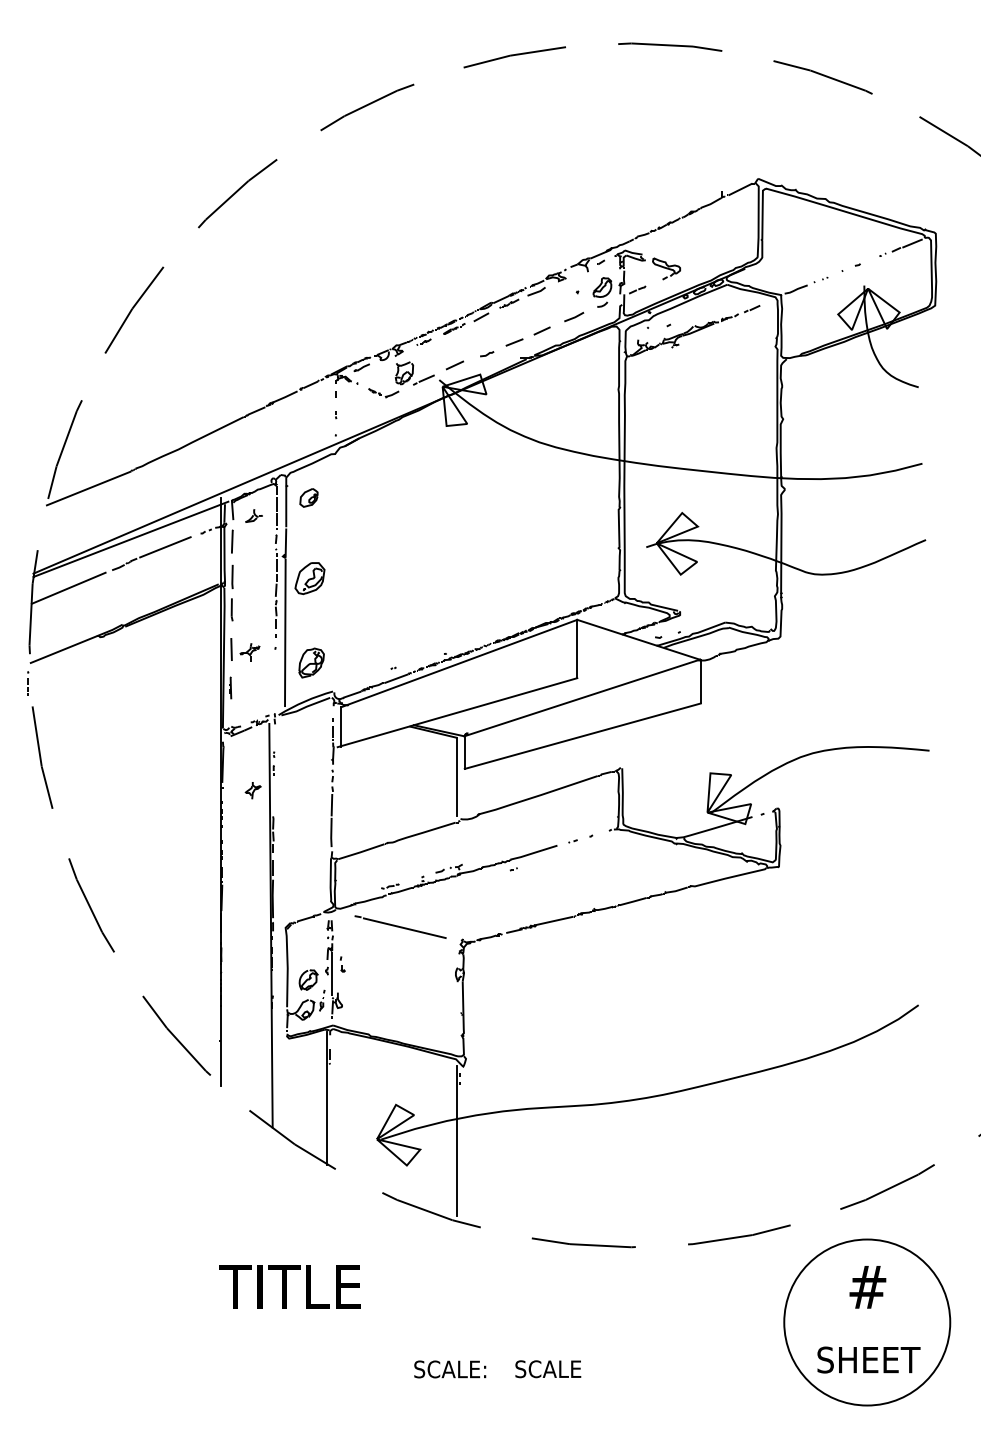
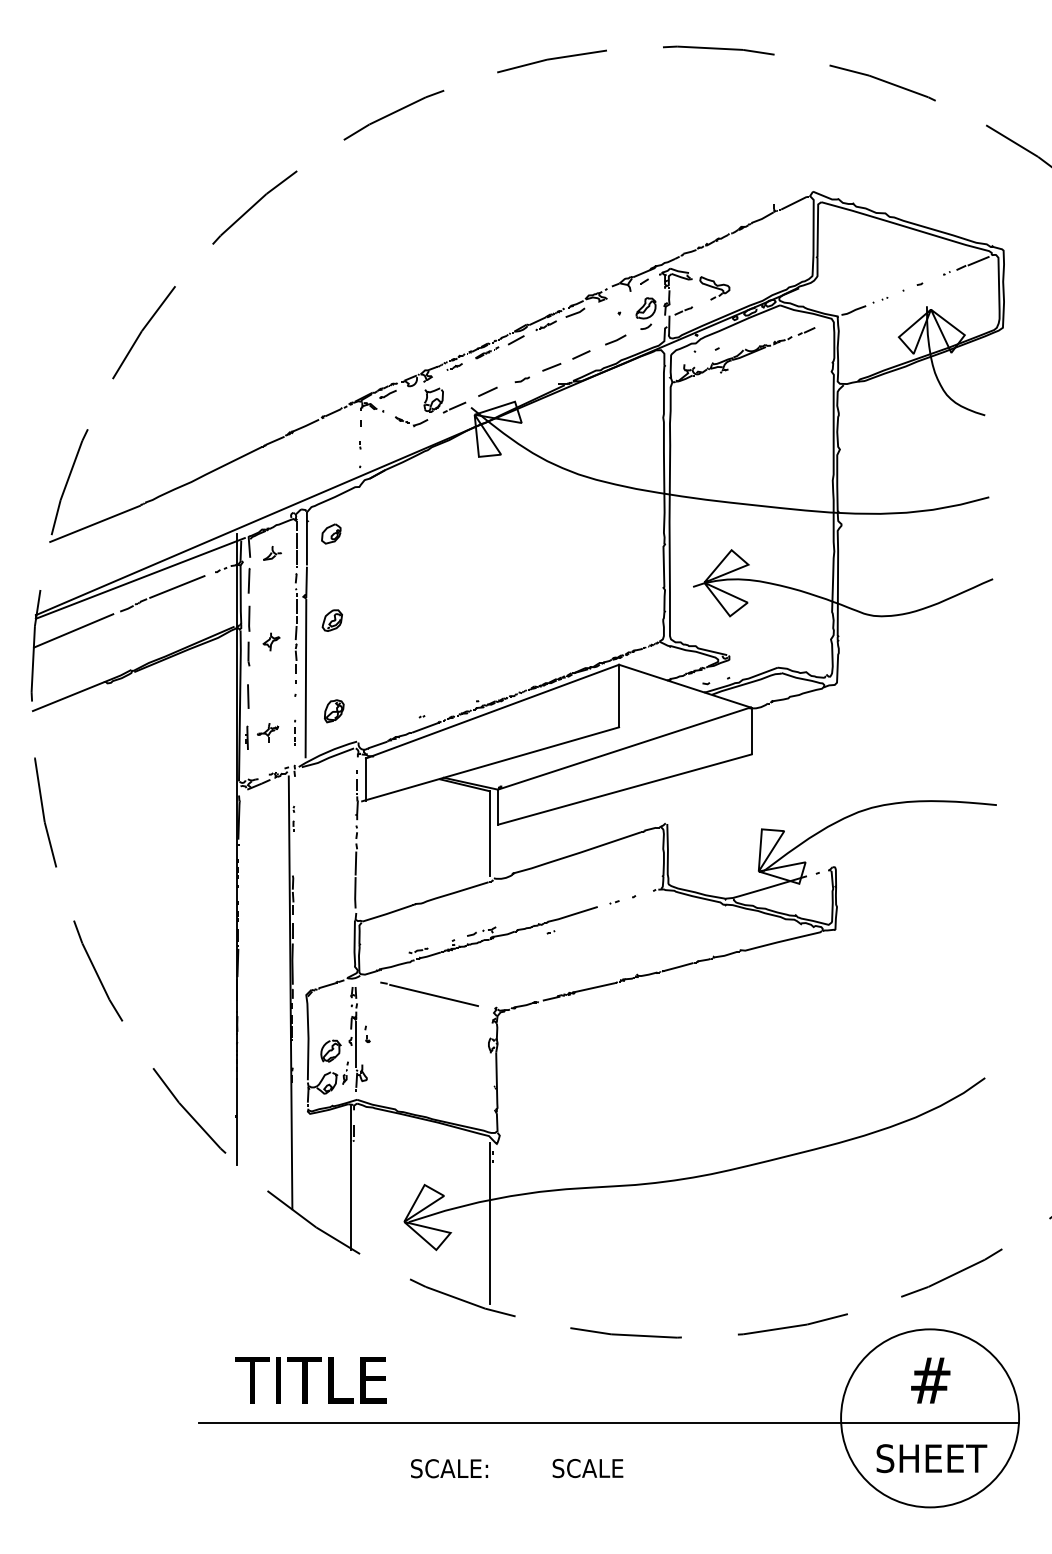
part: (309, 578) -> (331, 620), size x0.62
part: (249, 652) -> (267, 733), moved
part: (311, 663) -> (334, 711), size x0.71
part: (28, 683) -> (295, 733), moved
part: (252, 790) -> (270, 641), moved
line: (567, 1326) -> (608, 1422), added
text: (450, 1369) -> (449, 1468), moved

